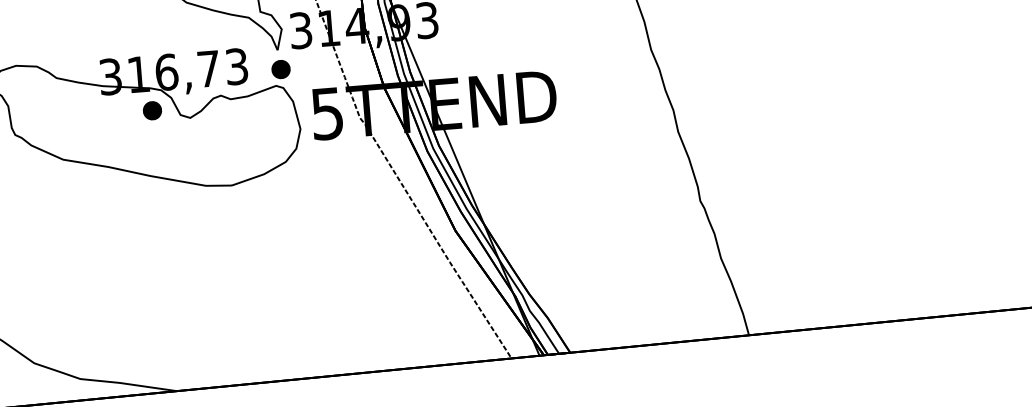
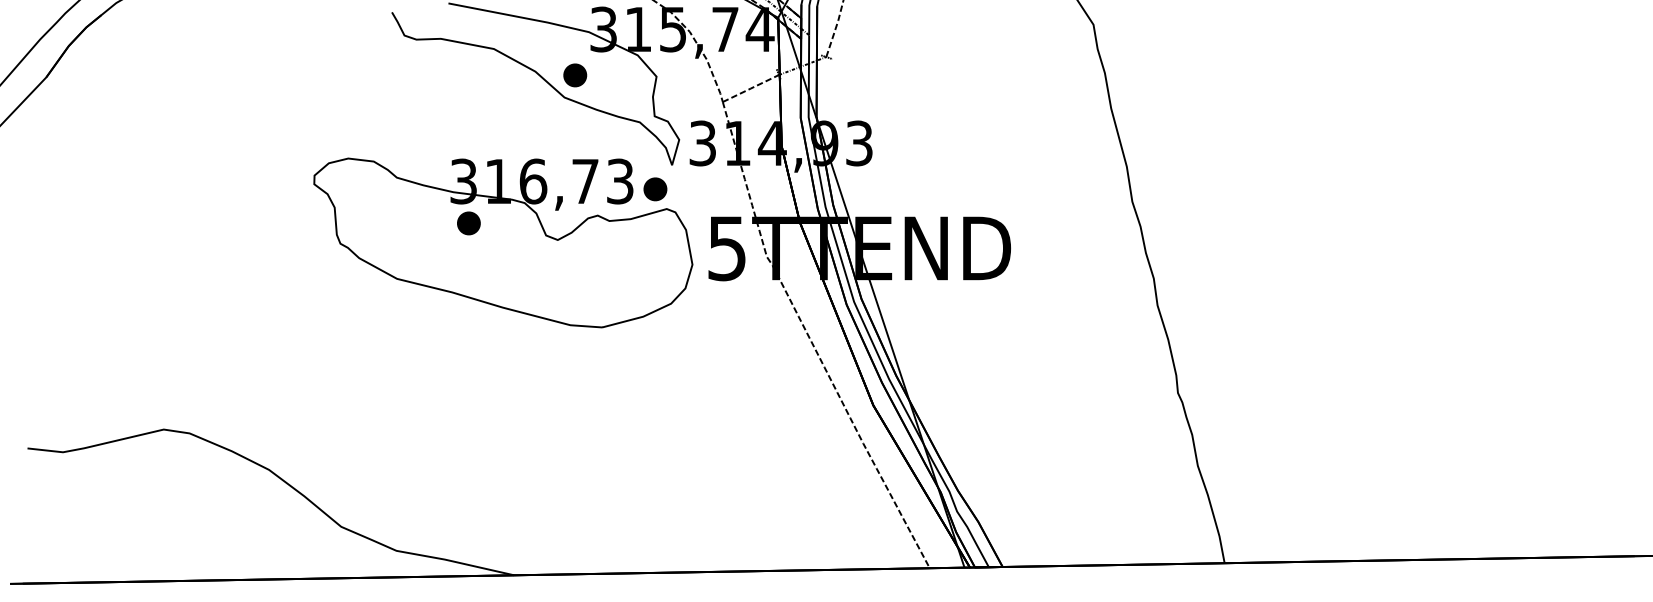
part: (281, 69) -> (655, 189), moved
part: (152, 110) -> (468, 223), moved

